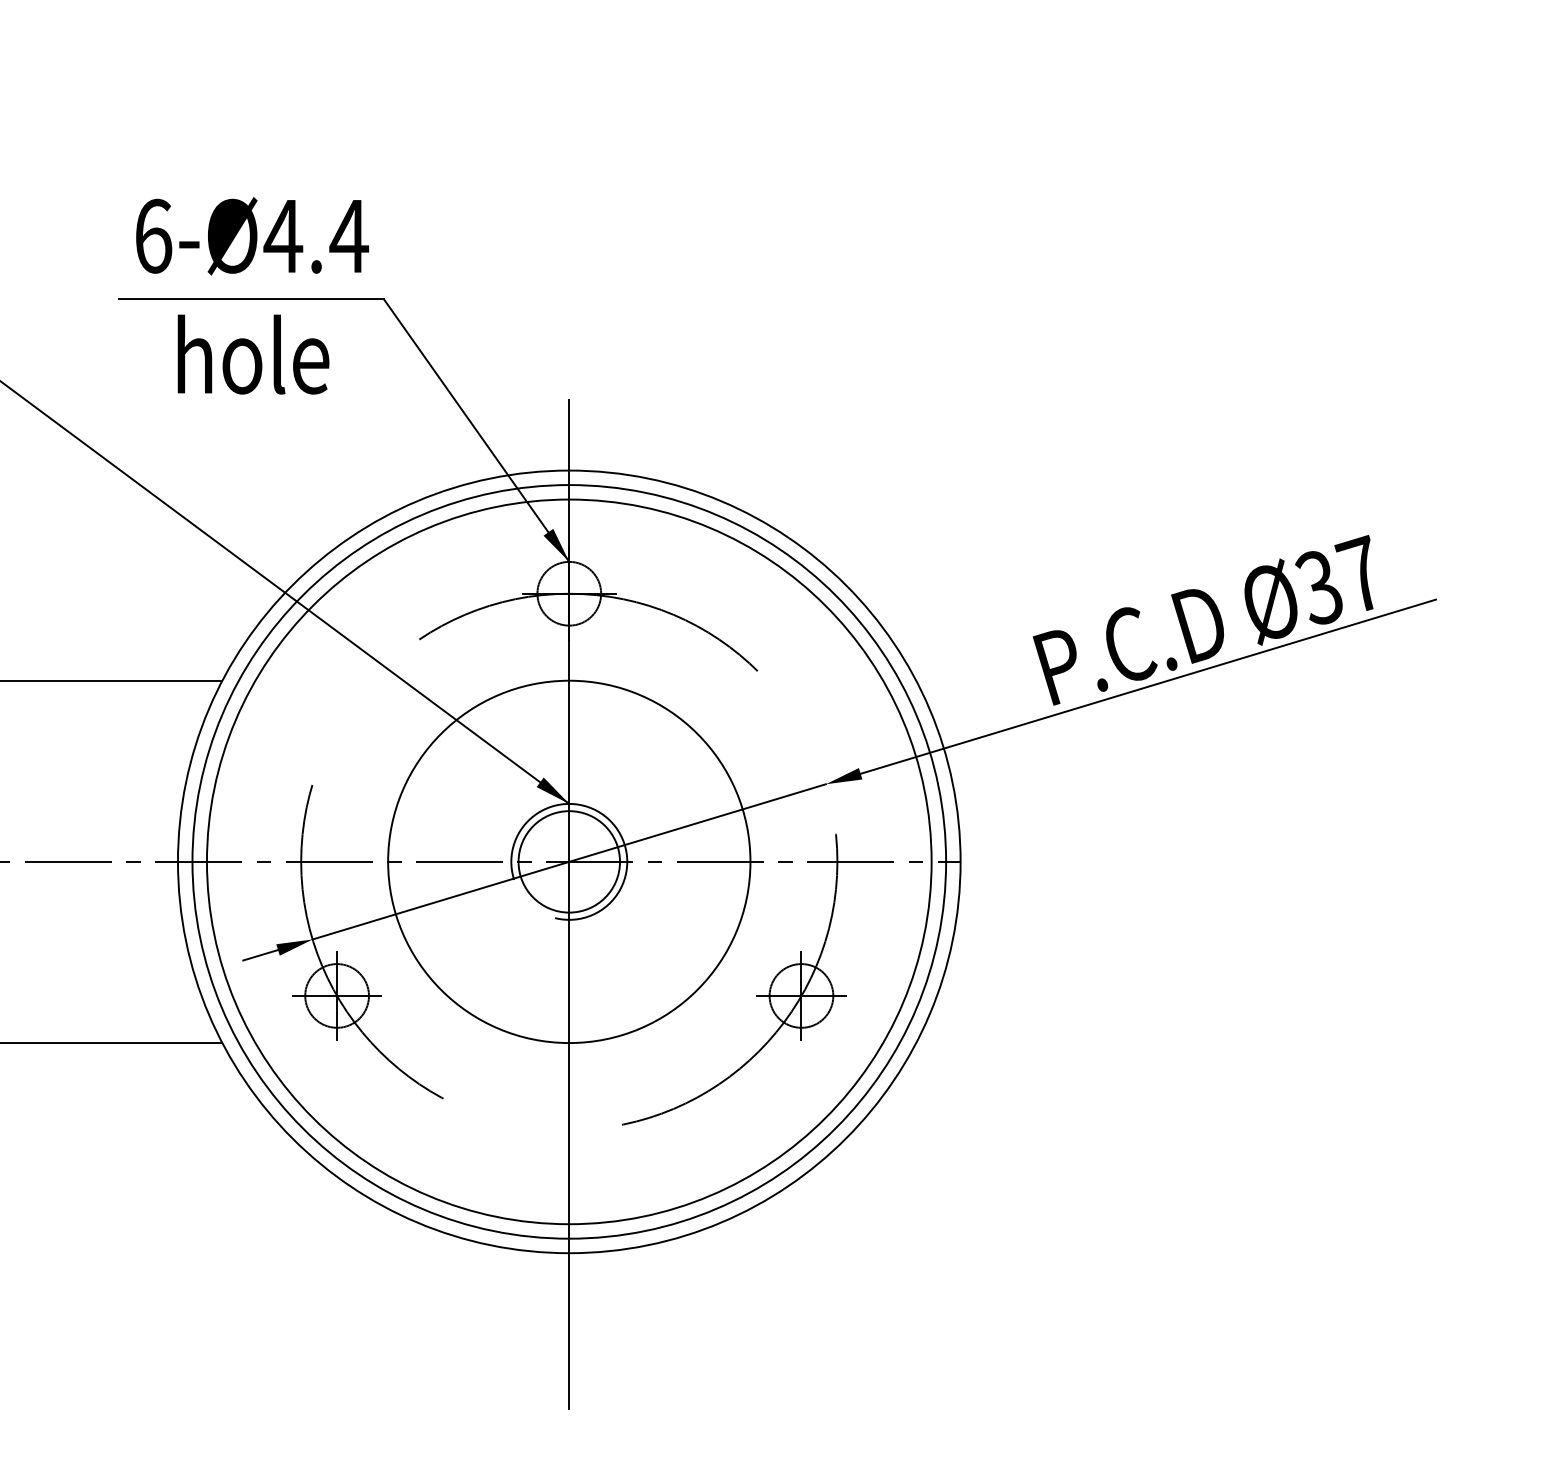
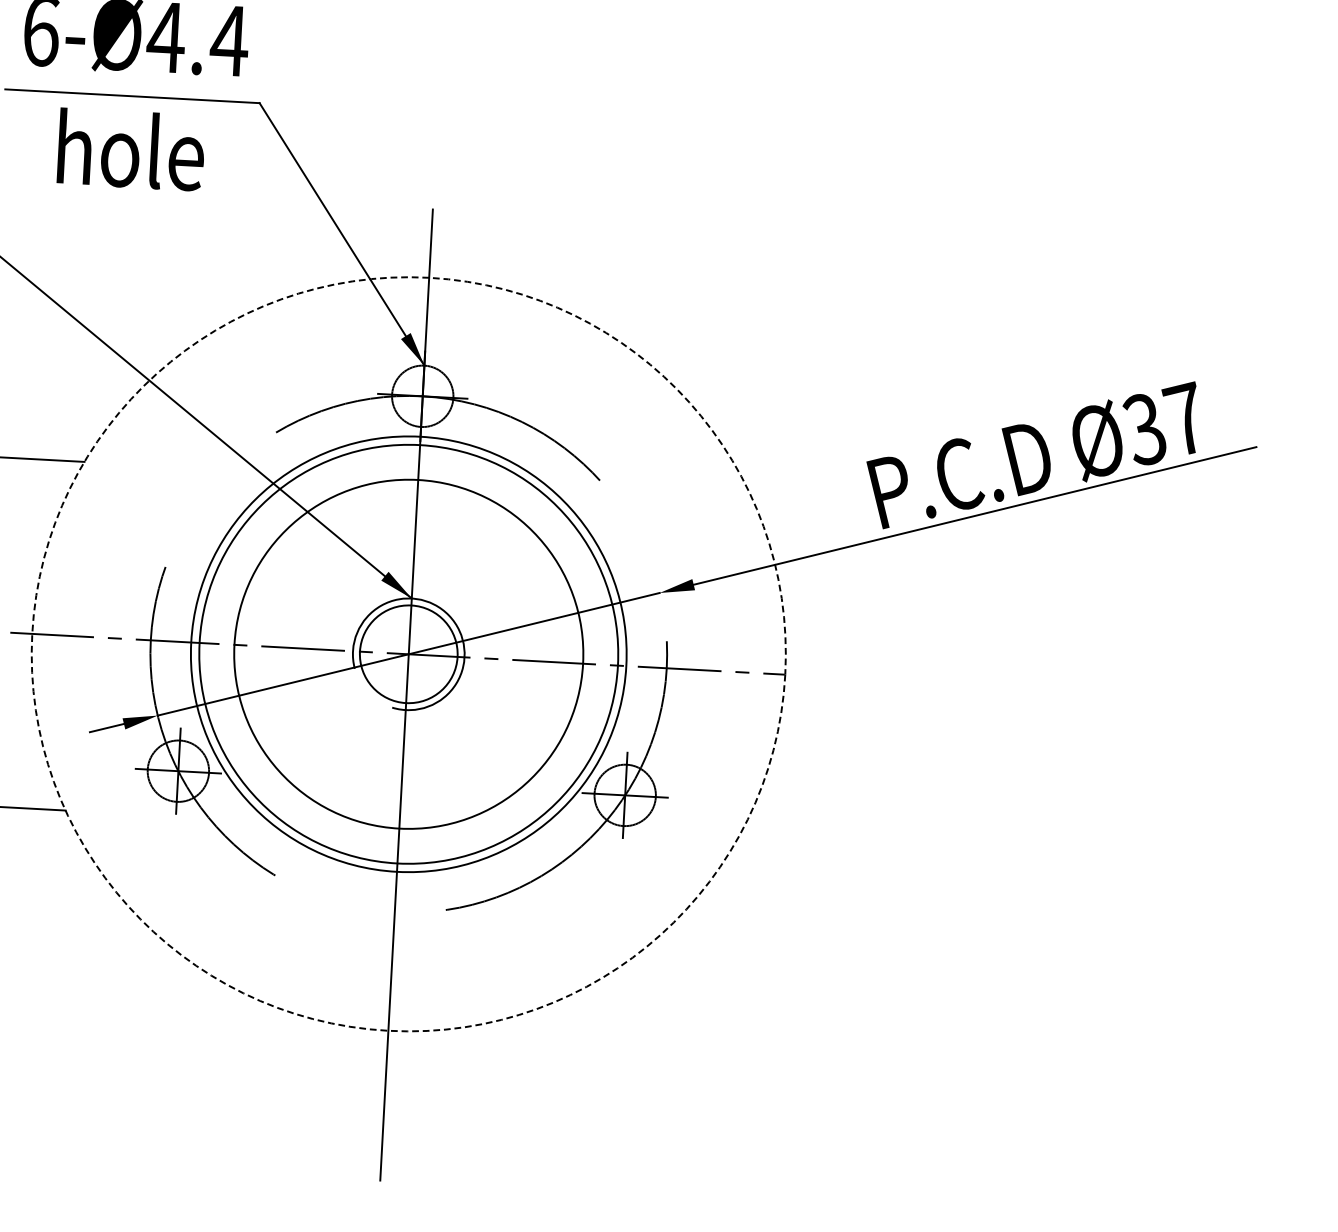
circle: (568, 861) -> (408, 653), size x0.6
circle: (568, 861) -> (408, 653), solid -> dashed
circle: (569, 861) -> (408, 653), size x0.6

